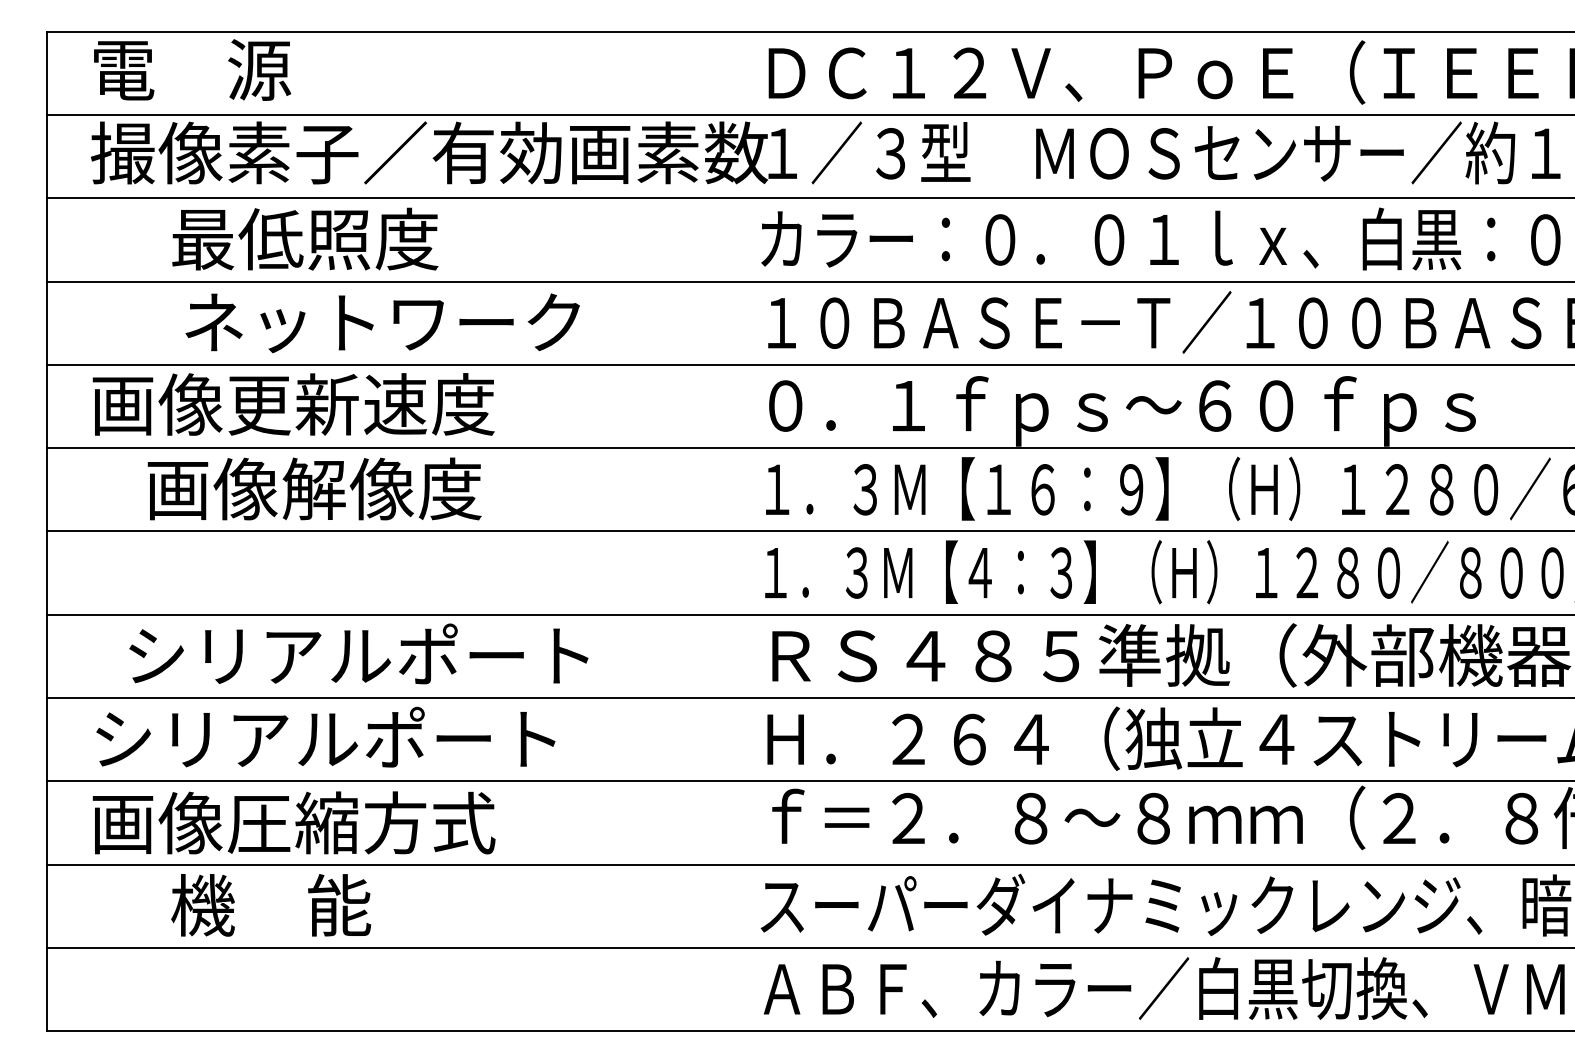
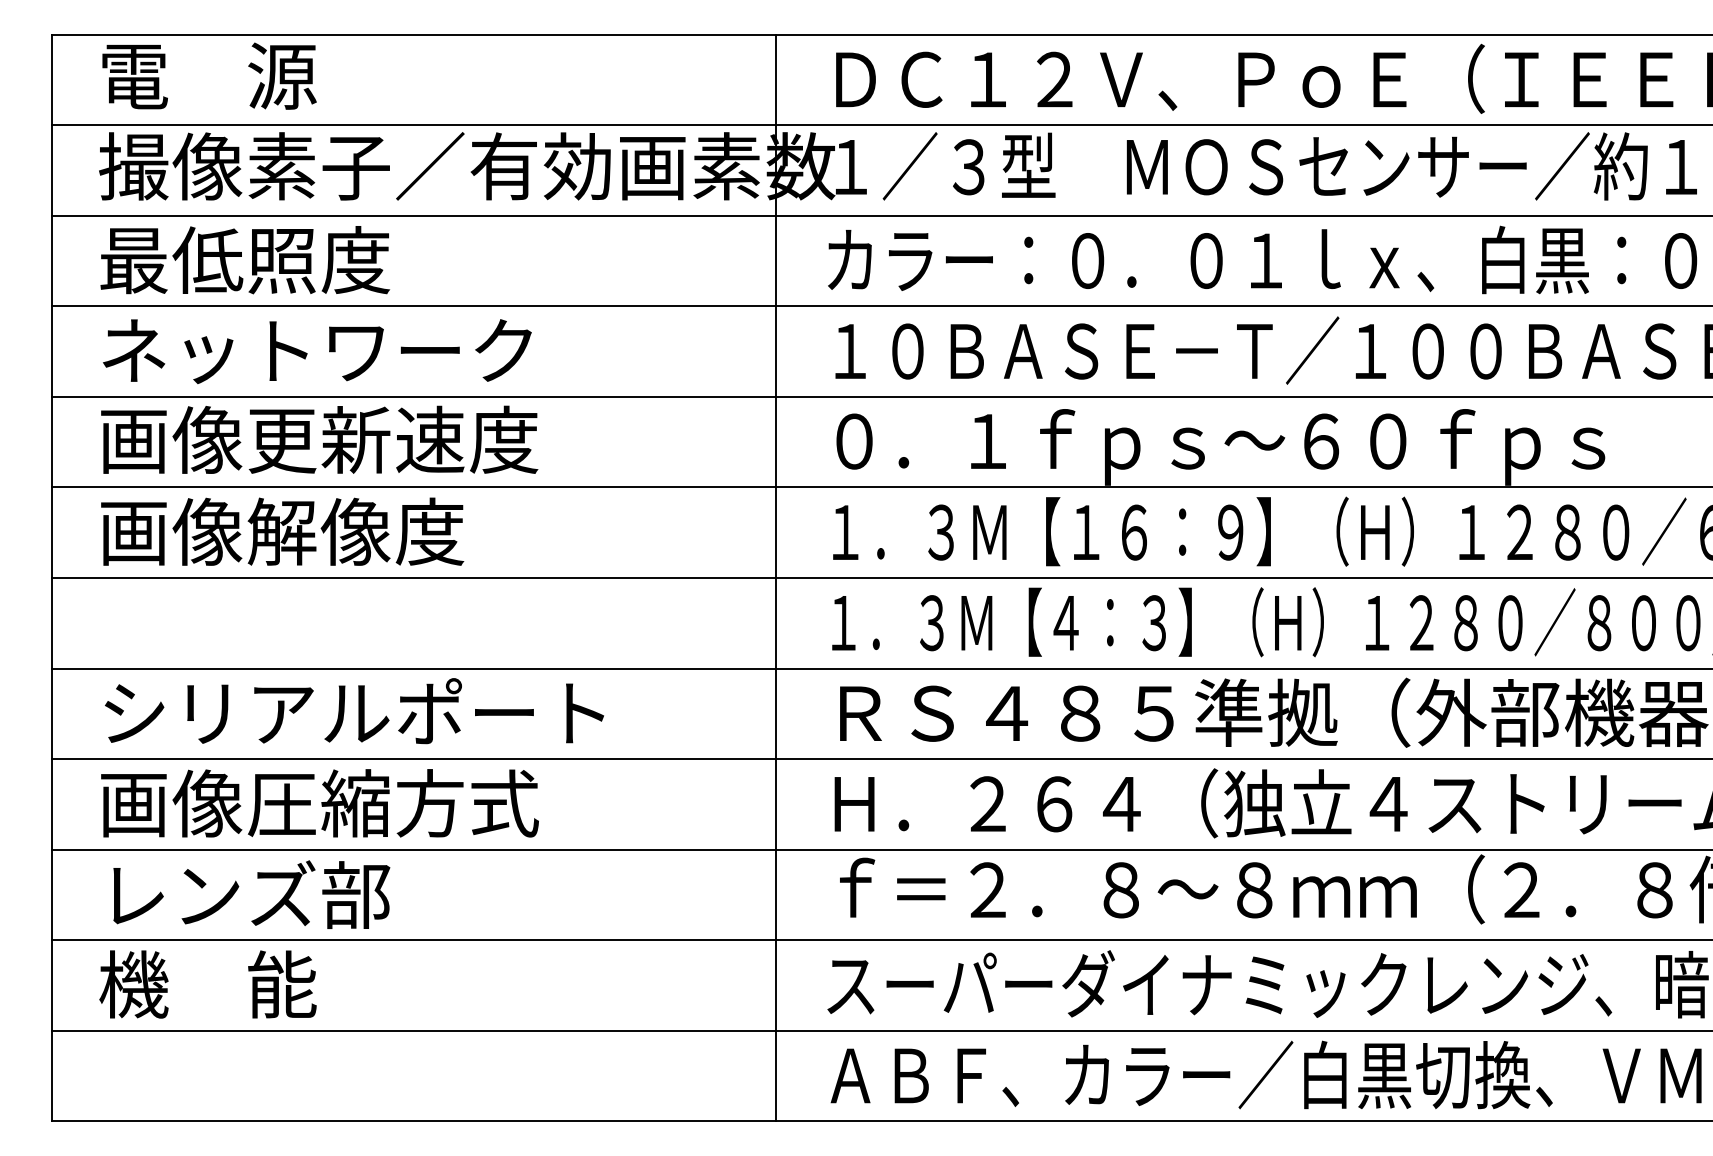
text: (305, 238) -> (245, 259), moved
text: (382, 323) -> (317, 351), moved
text: (314, 488) -> (282, 531), moved
line: (713, 531) -> (776, 578), added
text: (358, 653) -> (354, 710), moved
text: (323, 738) -> (351, 803), シリアルポート -> 画像圧縮方式
text: (293, 822) -> (319, 894), 画像圧縮方式 -> レンズ部
text: (270, 905) -> (207, 984), moved

